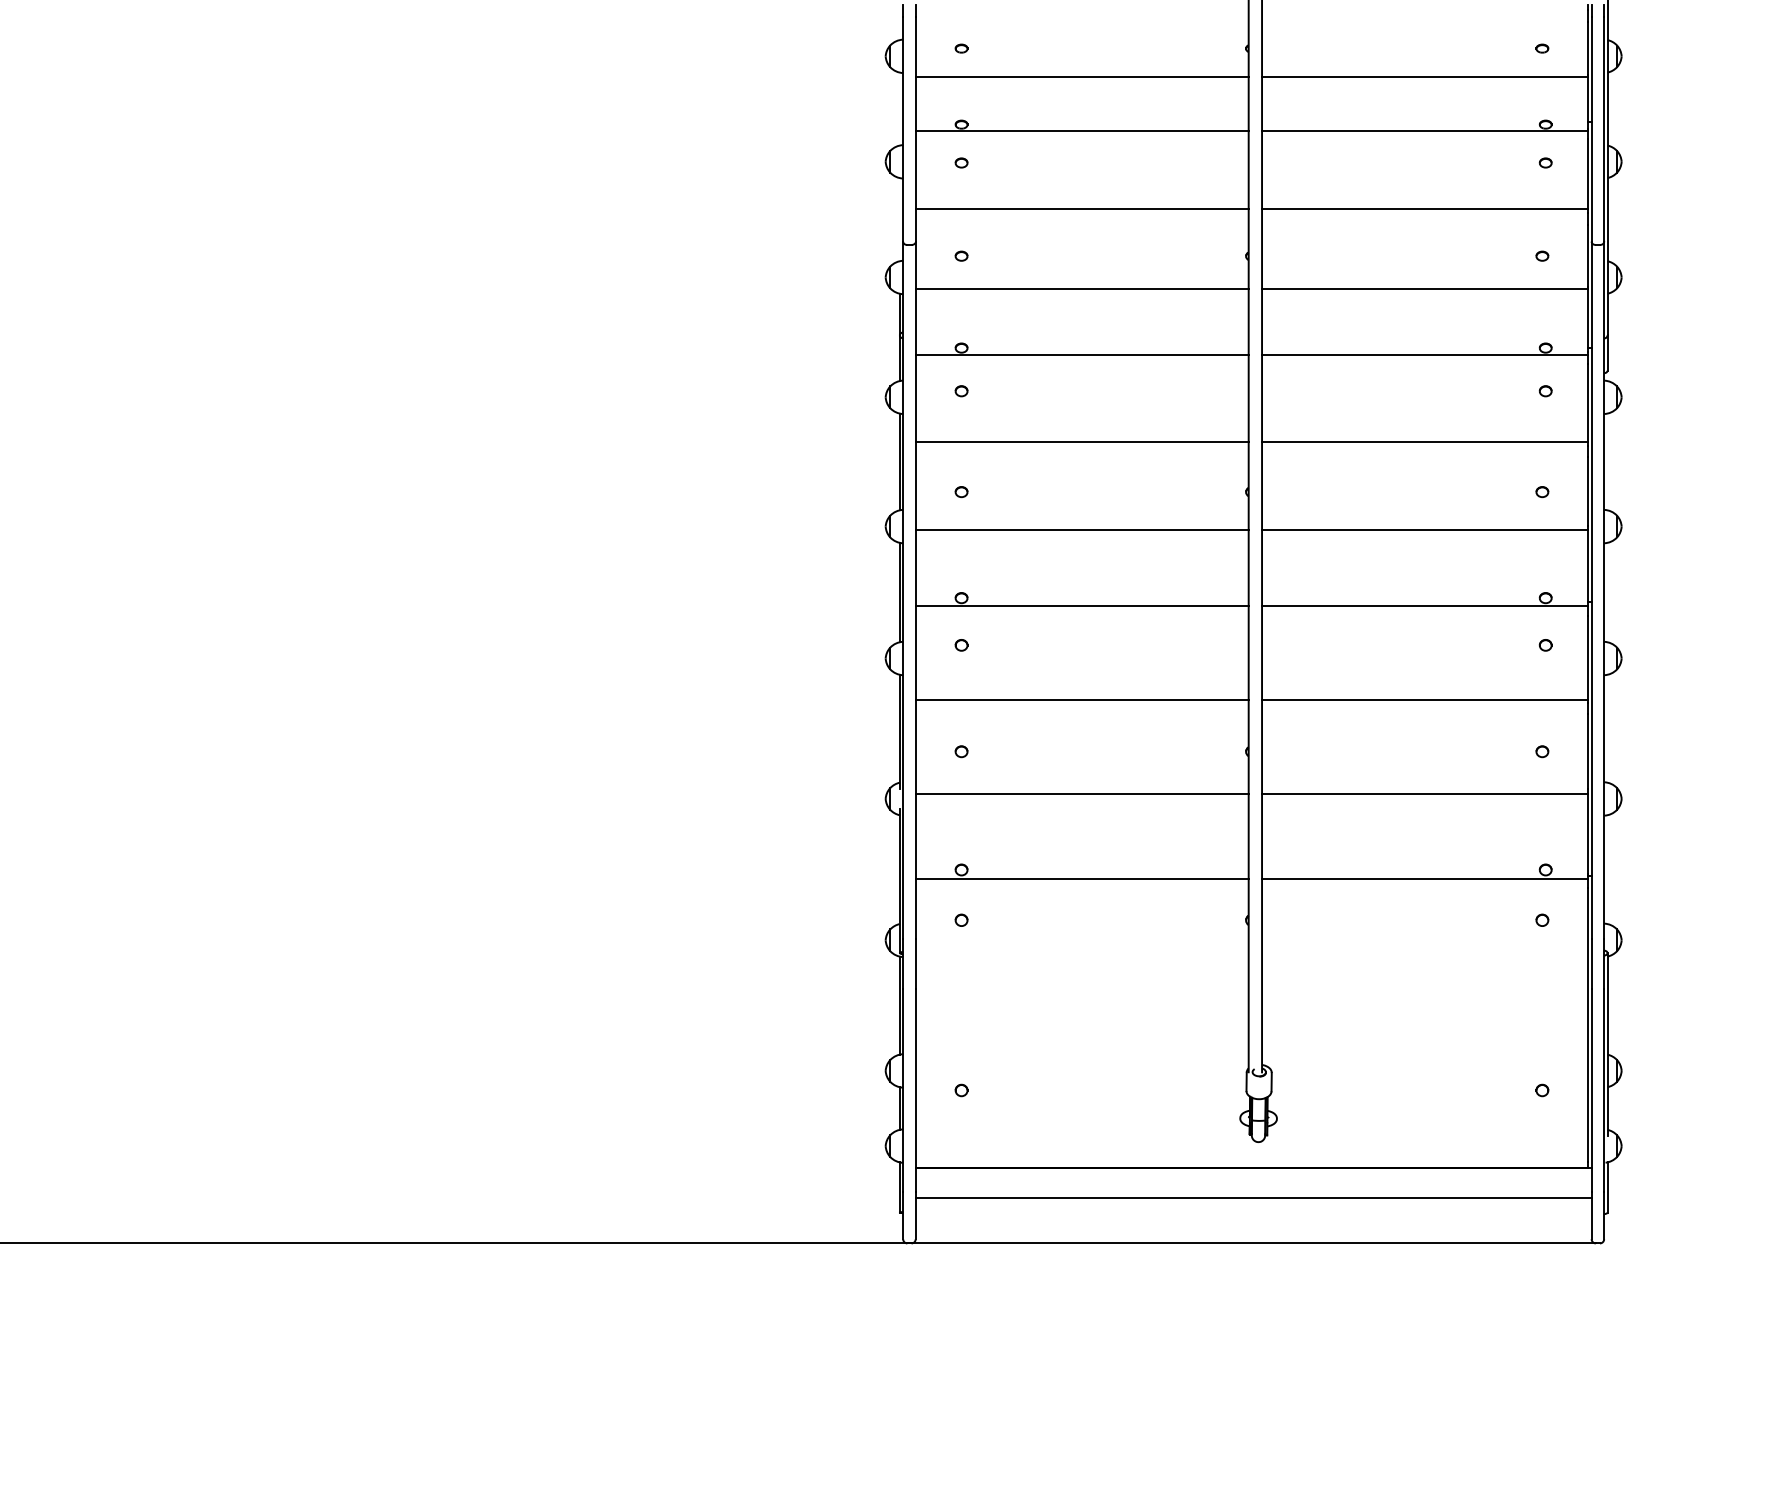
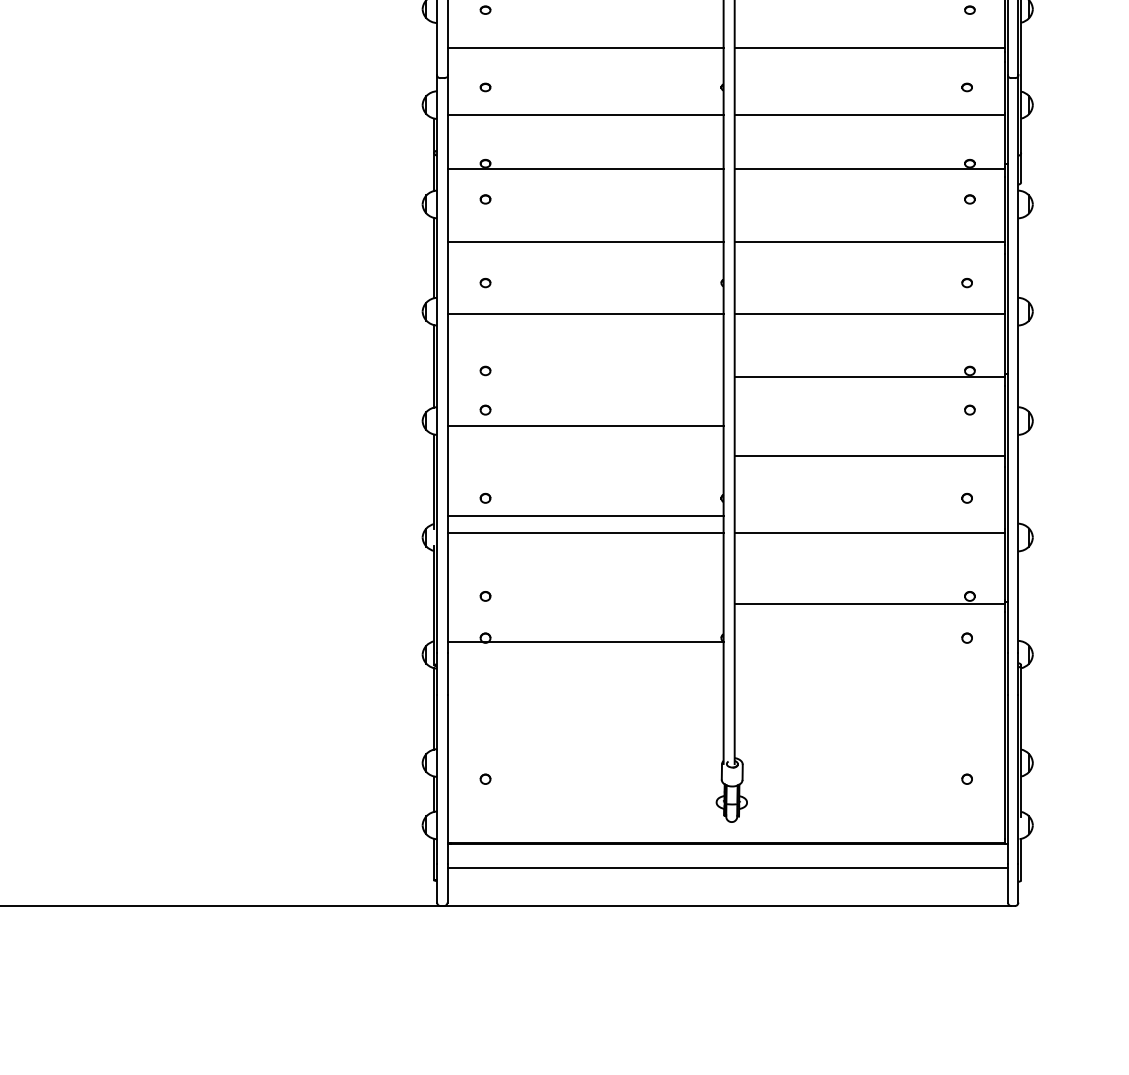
line: (1081, 605) -> (584, 426), moved
line: (1081, 700) -> (584, 516), moved
line: (1081, 878) -> (584, 641), moved

